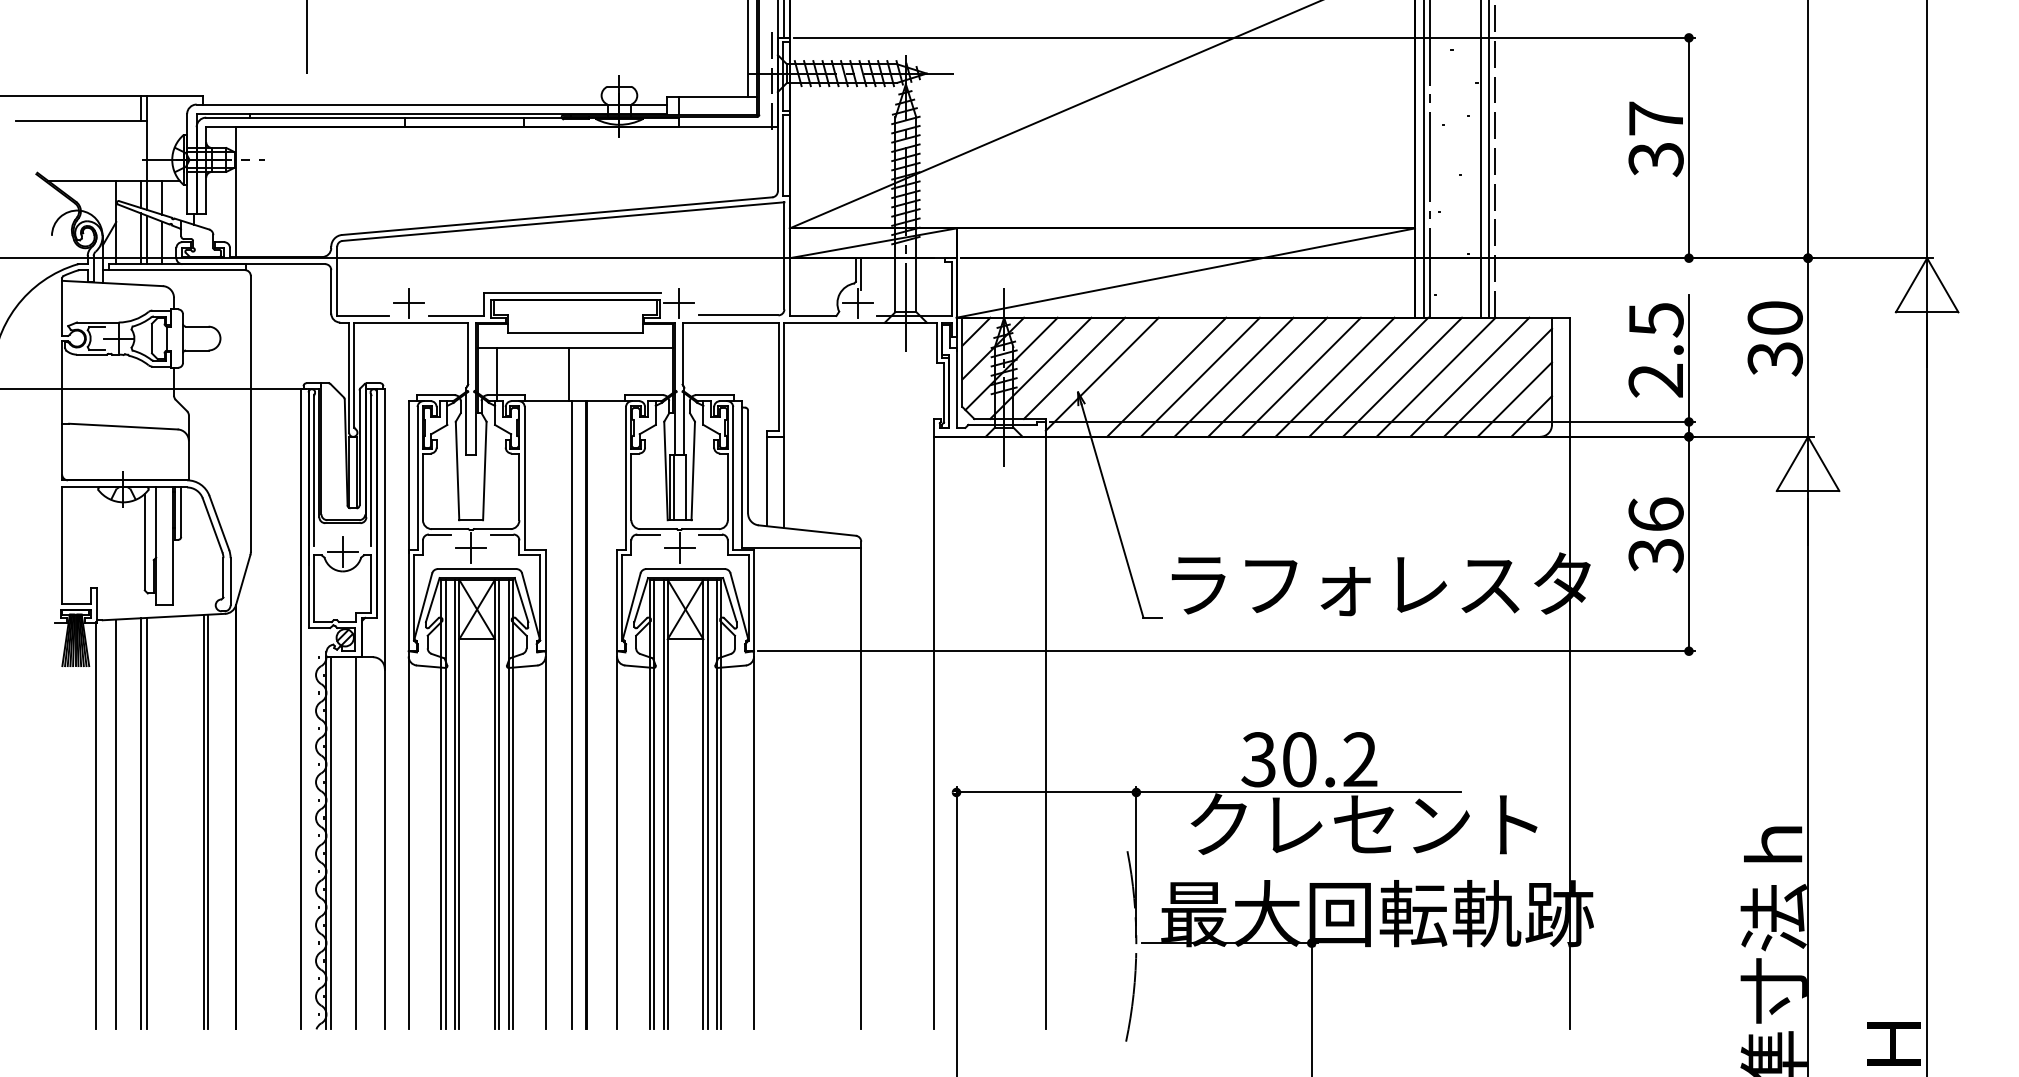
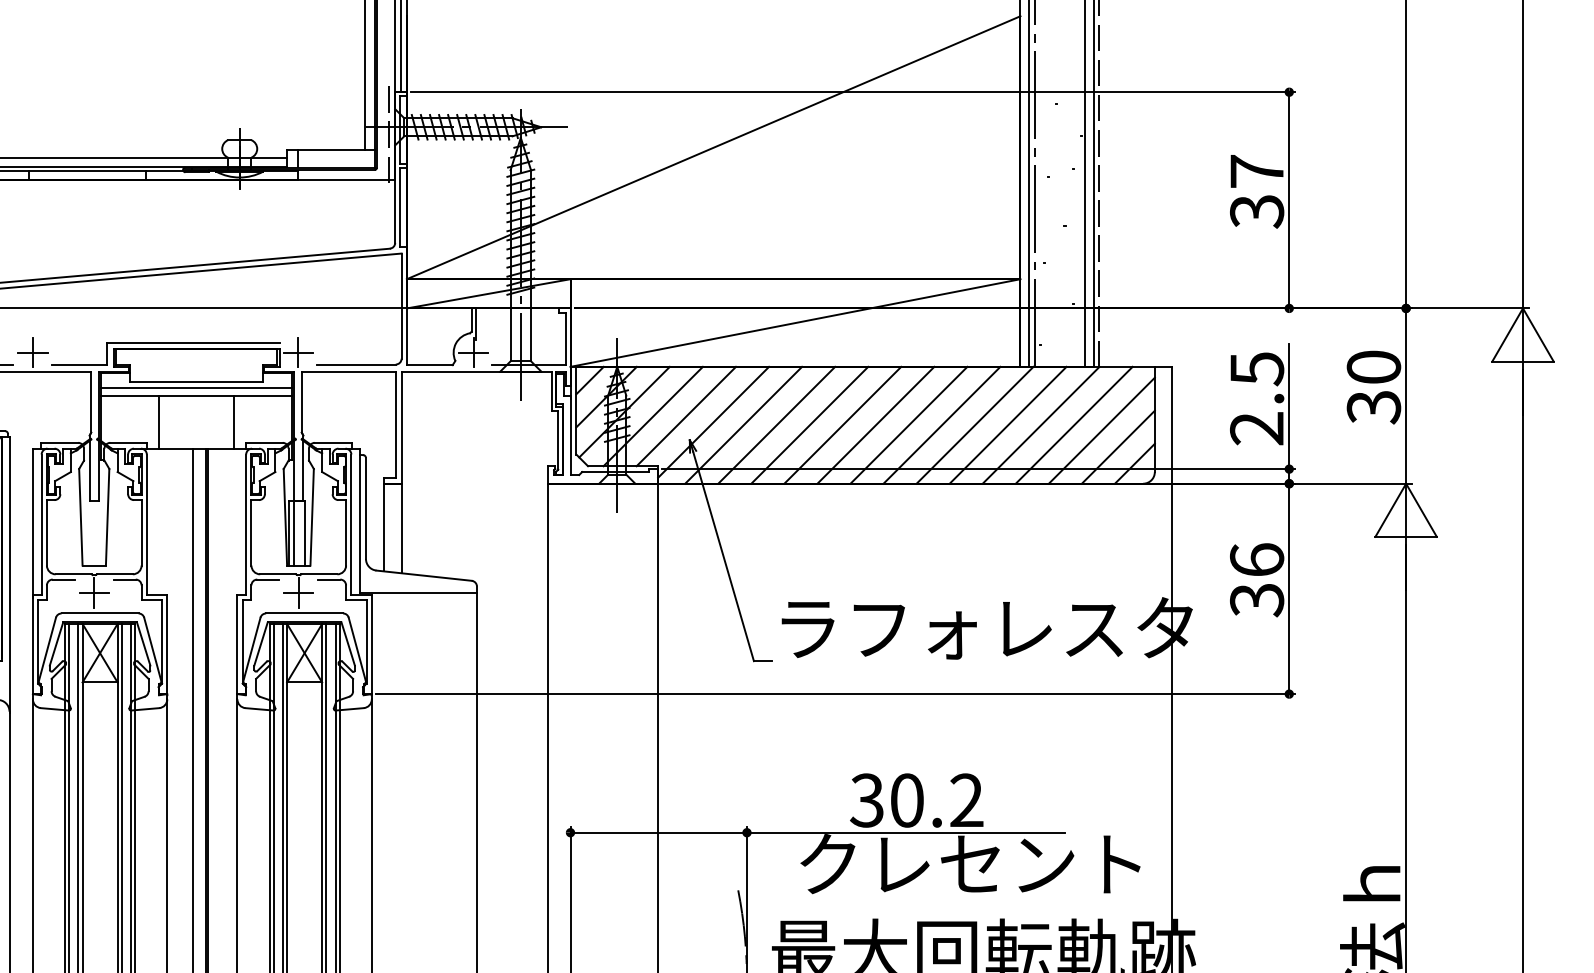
line: (575, 339) -> (196, 388), added
line: (497, 374) -> (159, 422), moved
line: (568, 374) -> (233, 422), moved
line: (1132, 376) -> (743, 424), added

